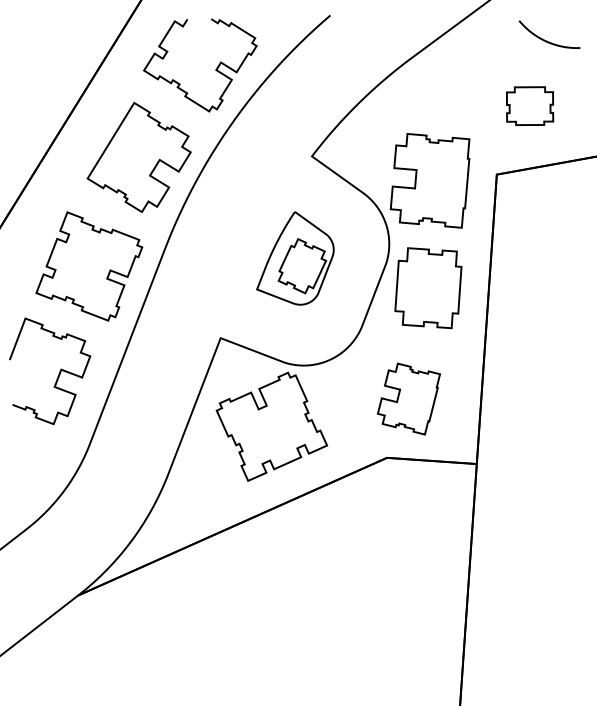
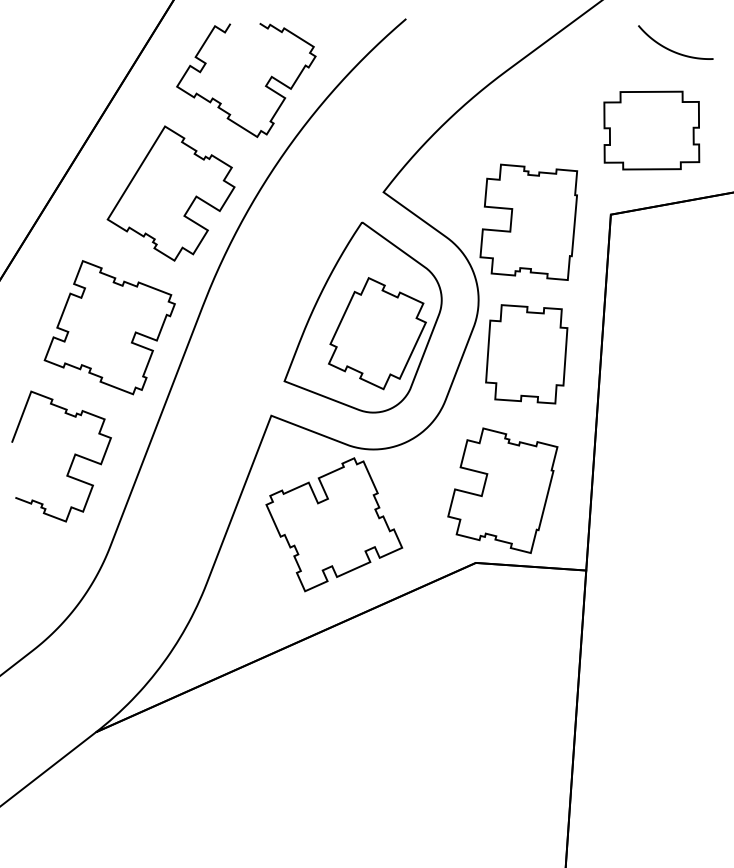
part: (529, 105) -> (651, 129), size x1.67
part: (295, 258) -> (363, 317), size x1.67
part: (408, 398) -> (502, 489), size x1.43

